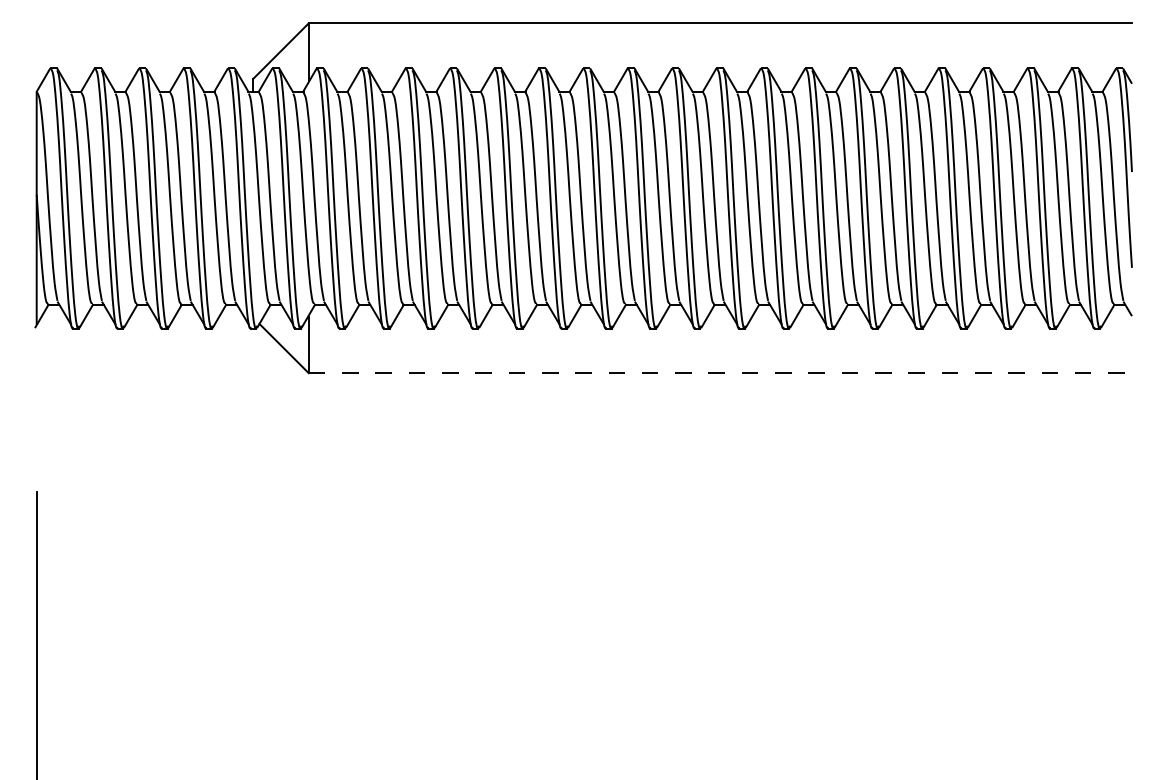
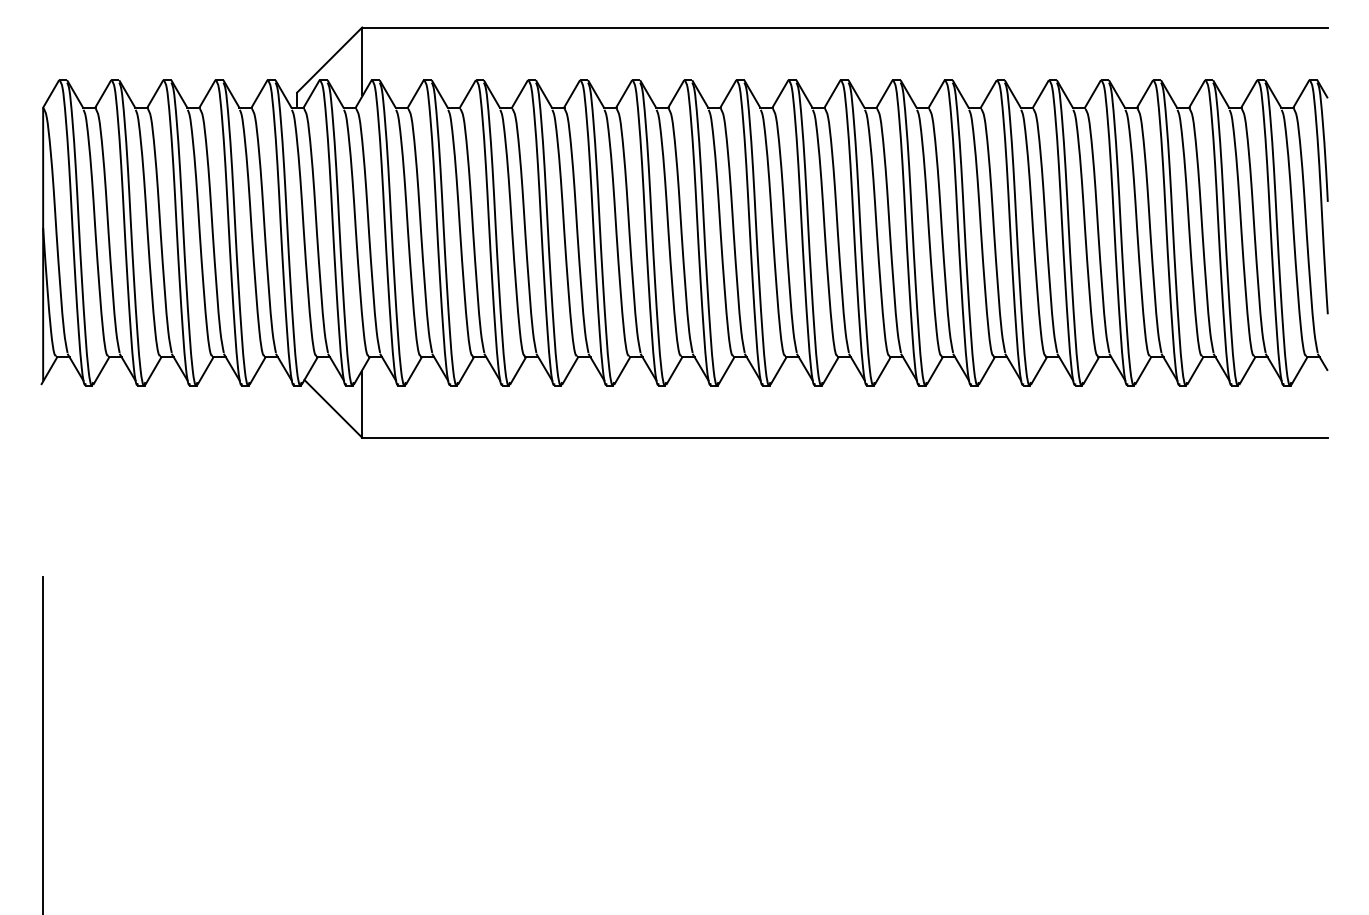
line: (720, 373) -> (845, 438), dashed -> solid

